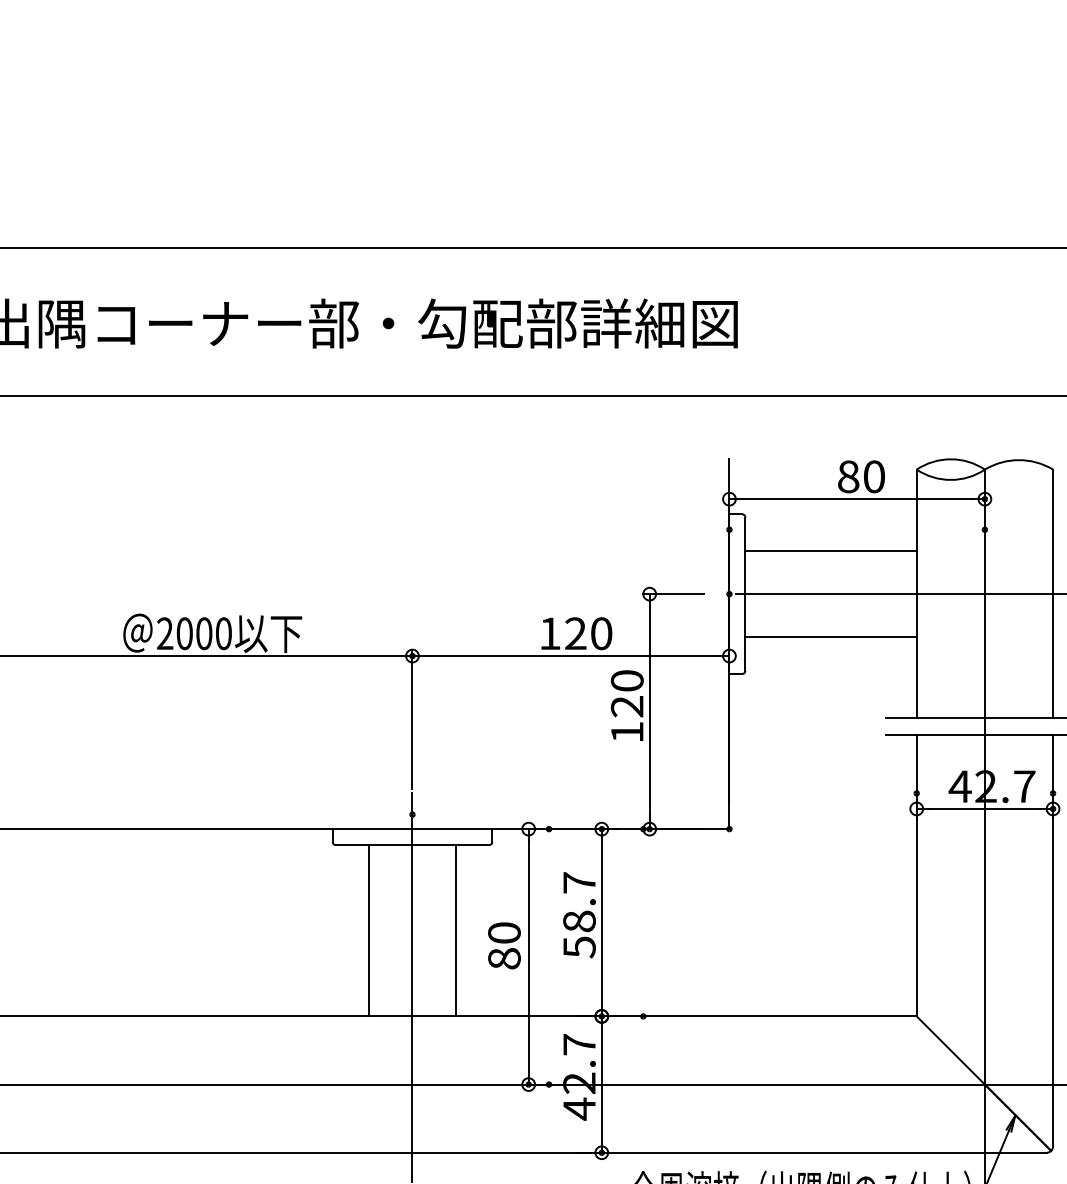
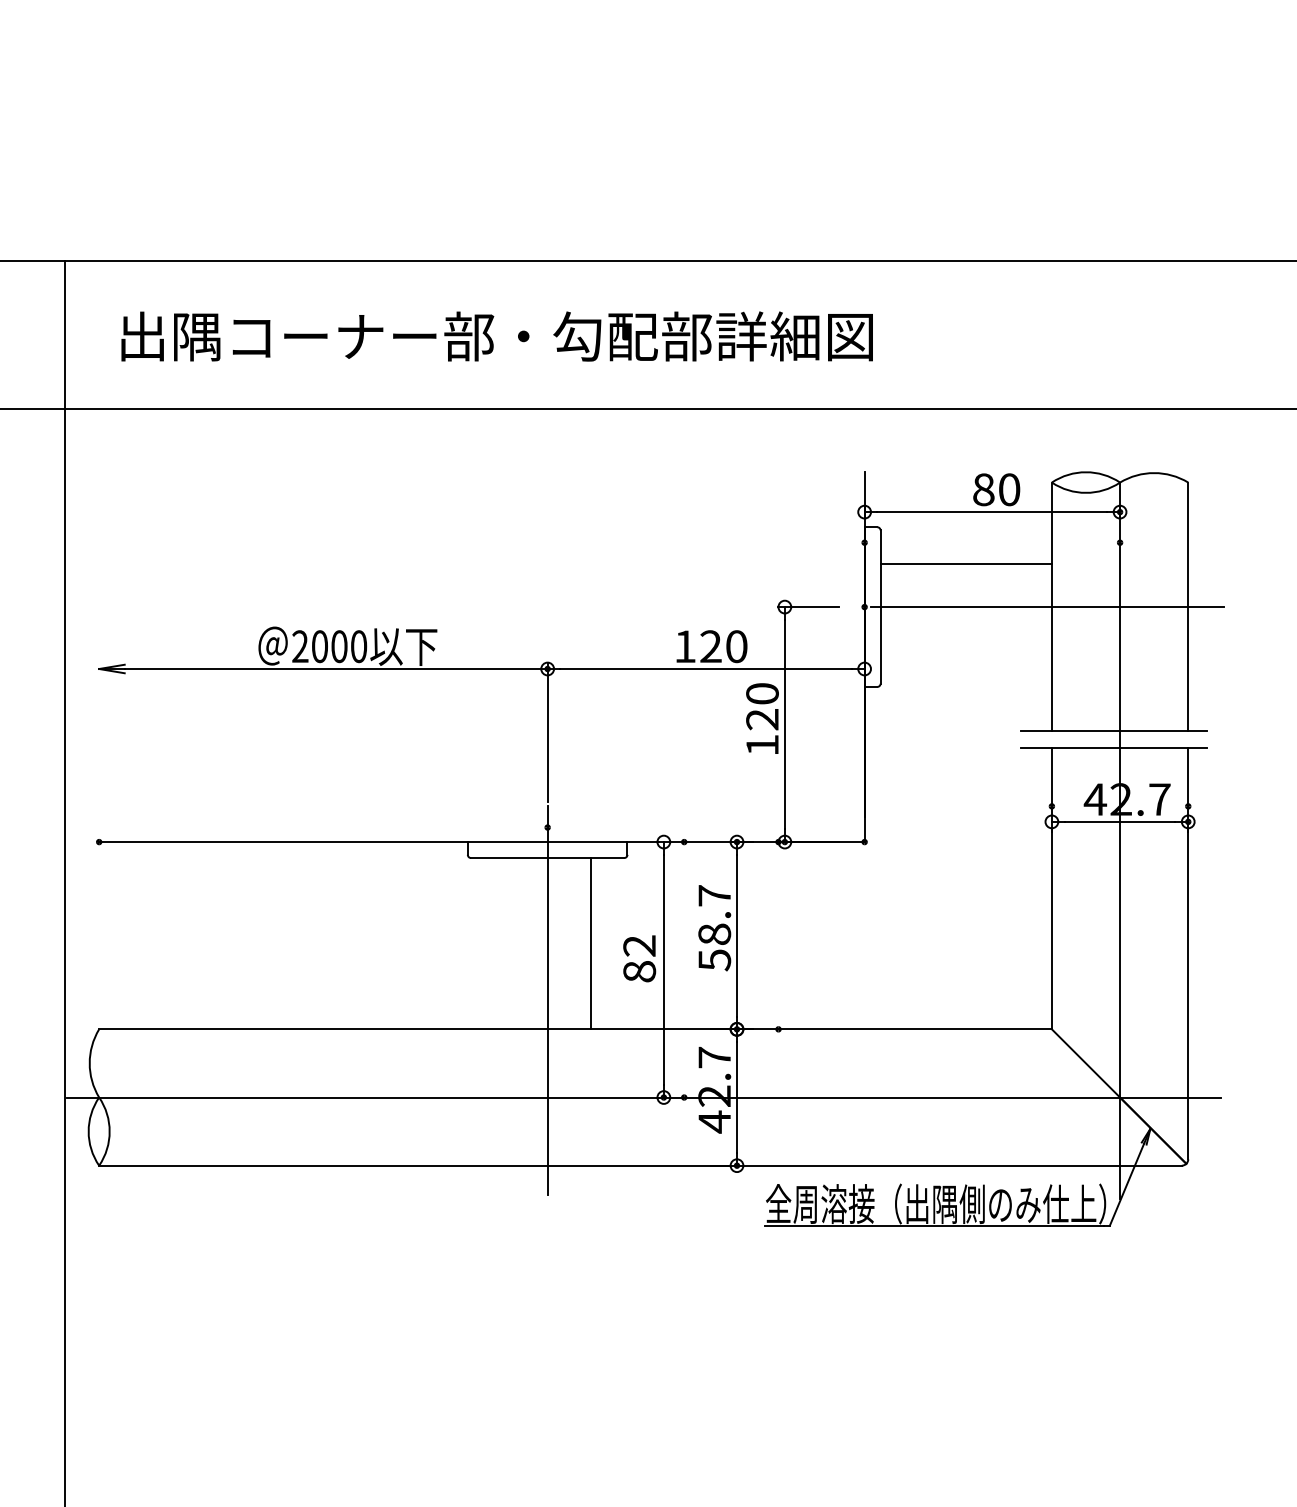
line: (830, 637) -> (965, 650), removed
line: (369, 930) -> (504, 943), removed
text: (504, 932) -> (639, 945), 80 -> 82

